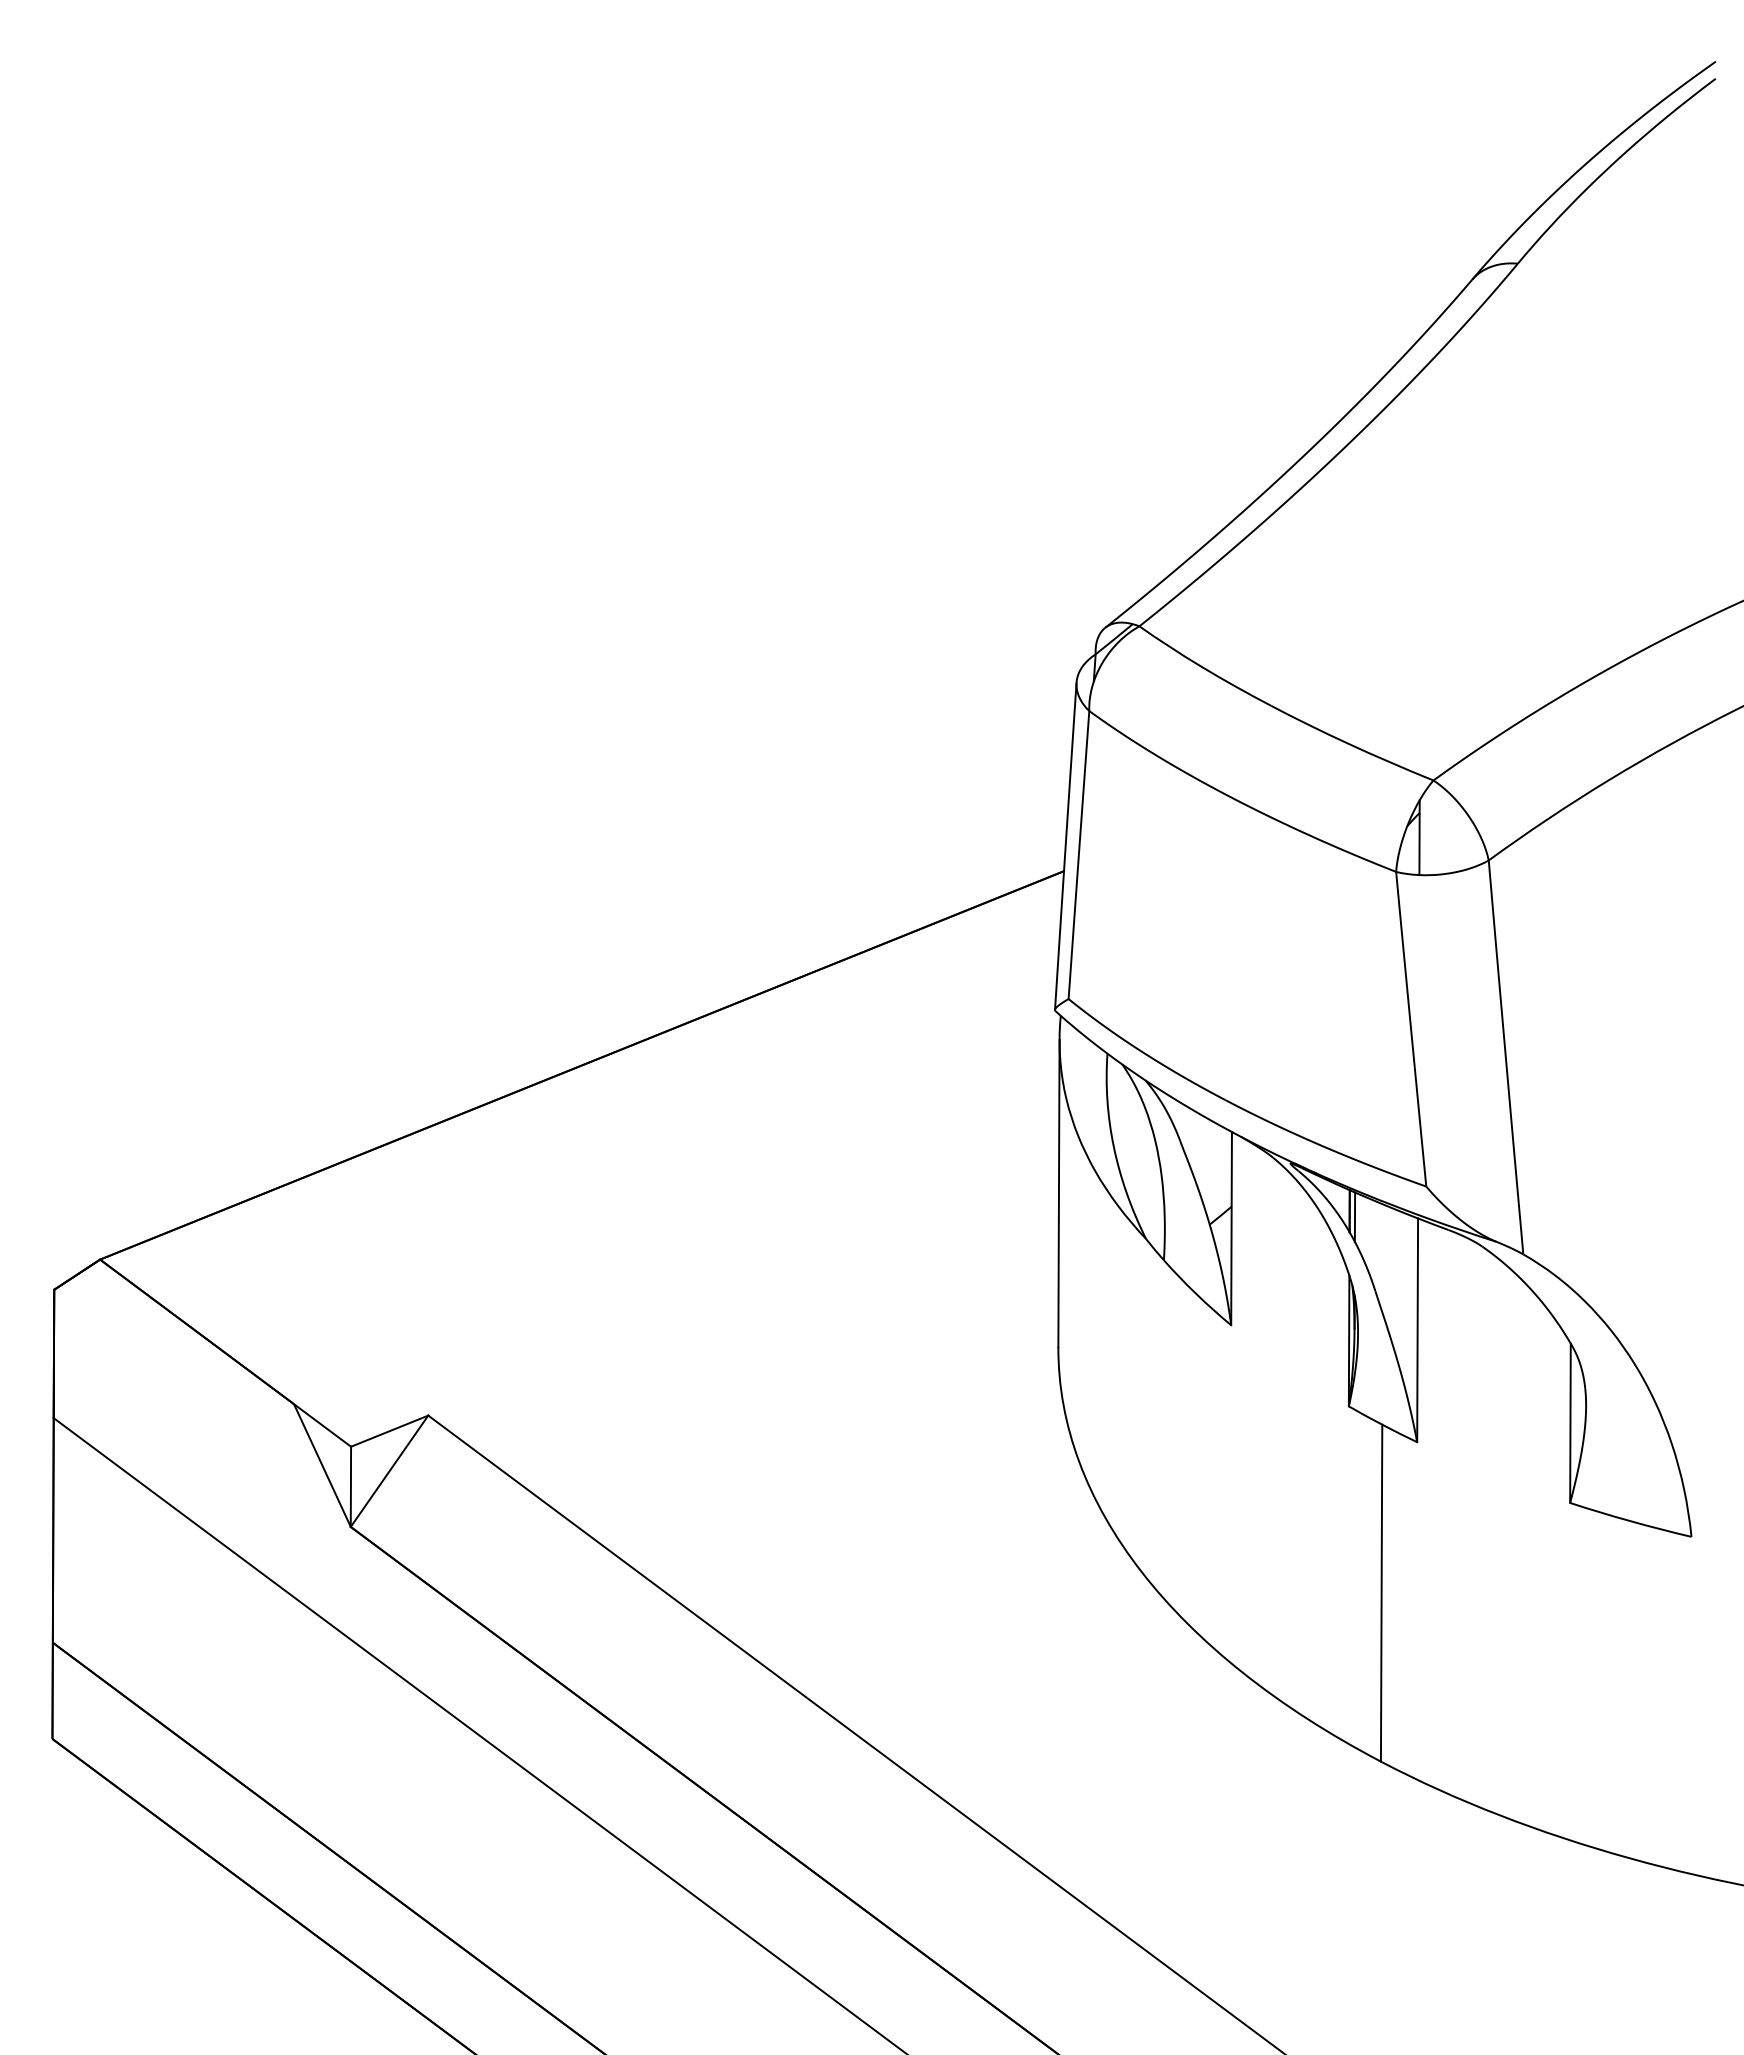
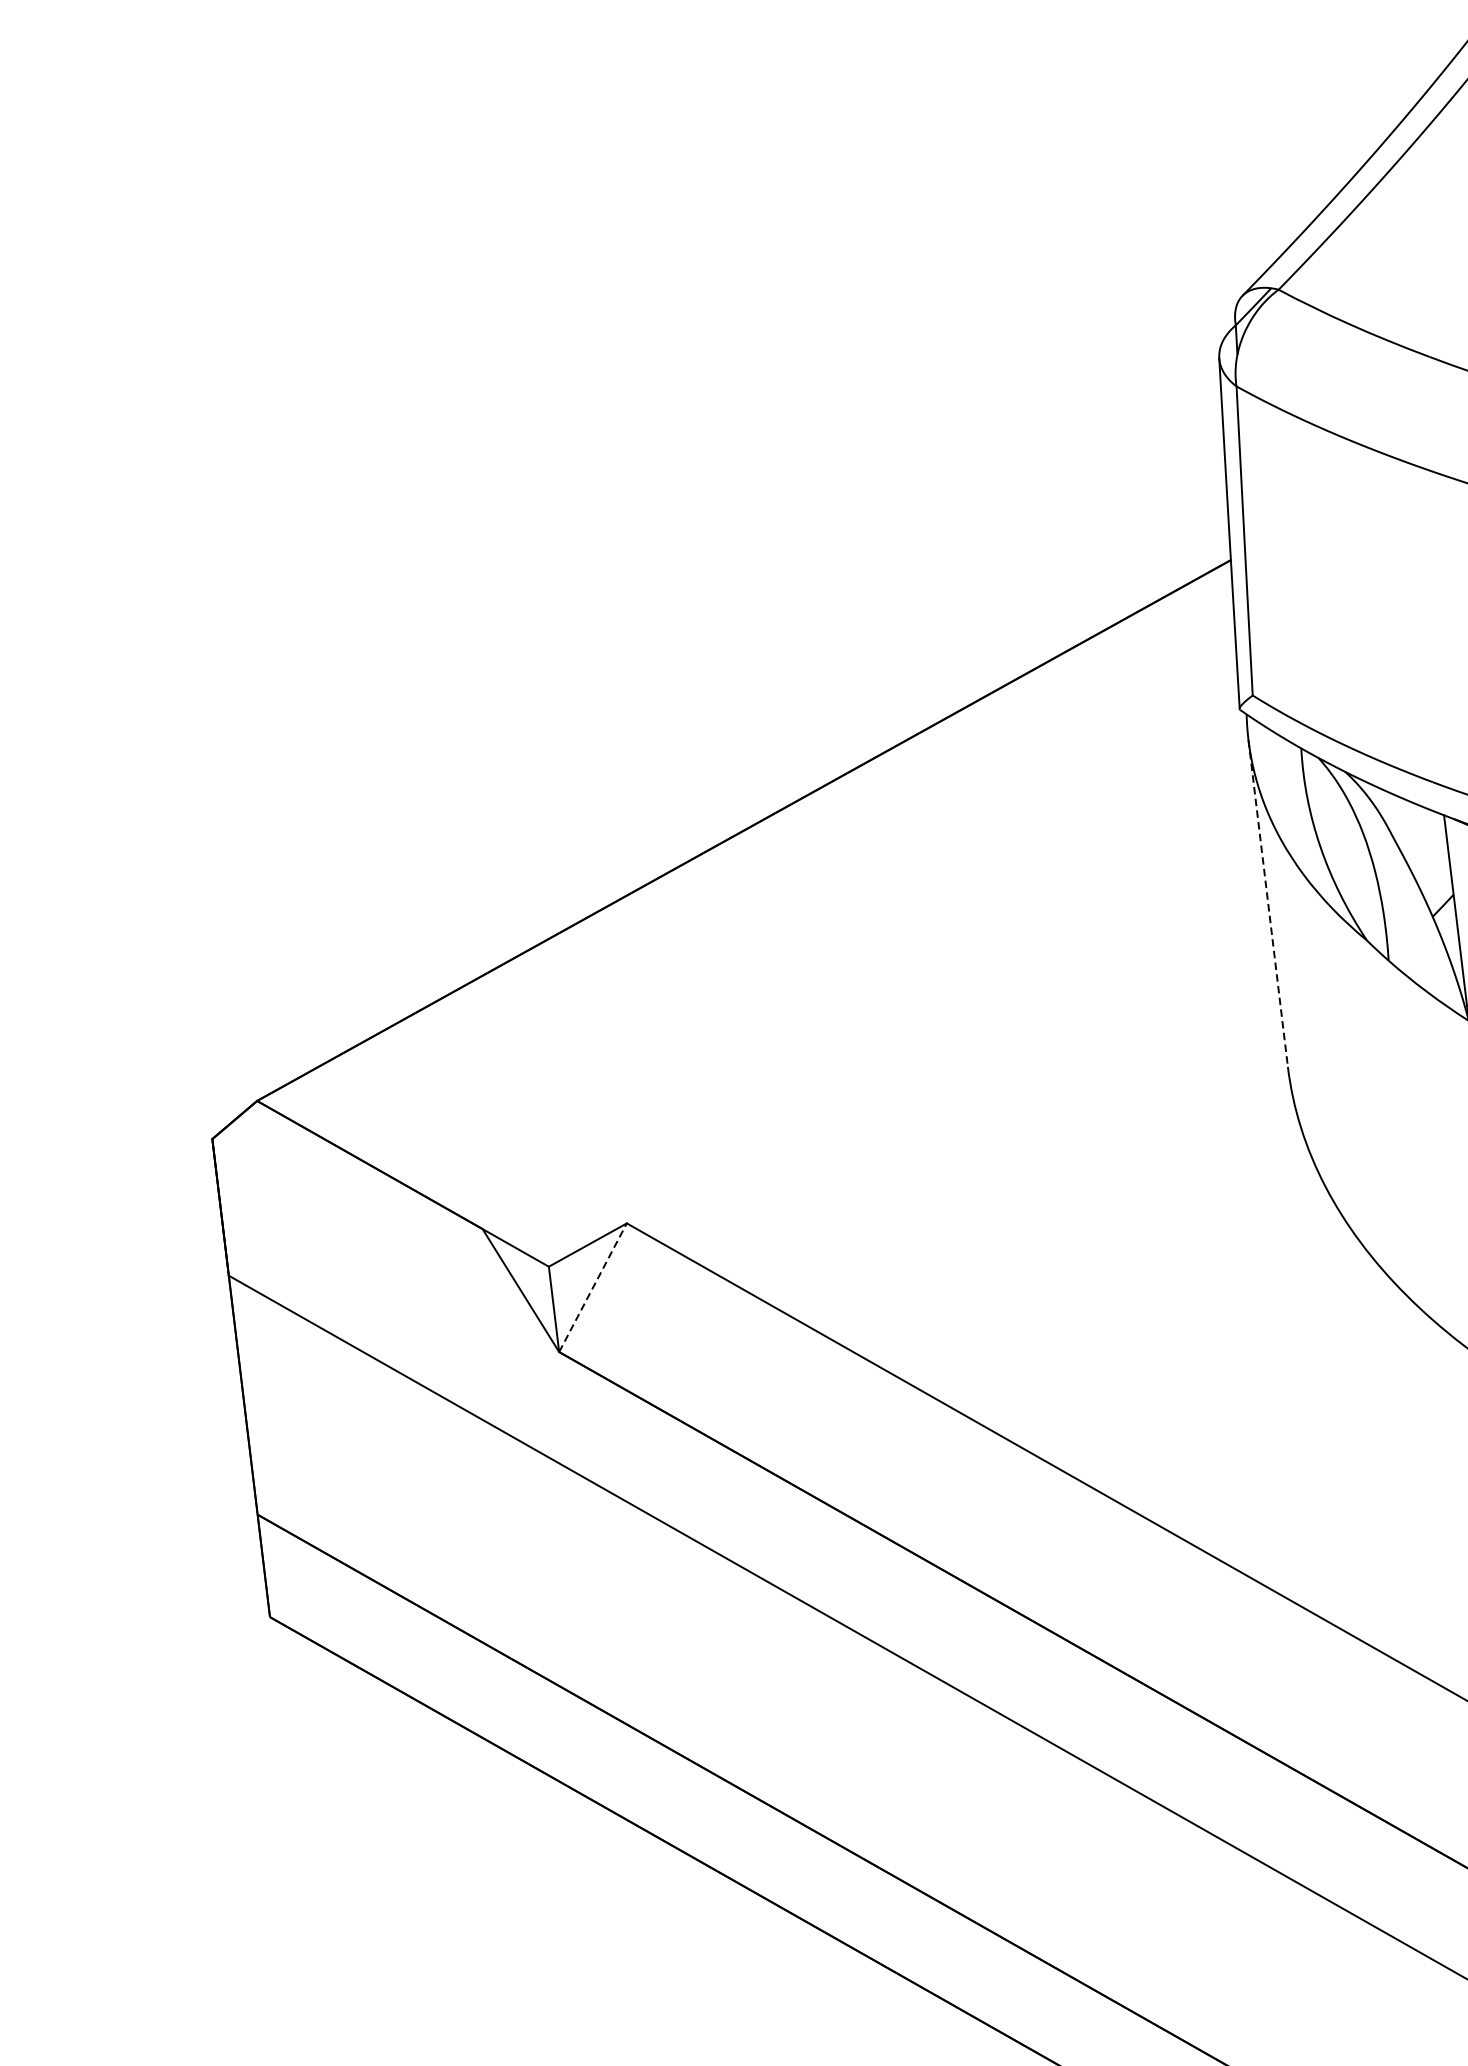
line: (1058, 1193) -> (1267, 903), solid -> dashed
line: (389, 1471) -> (593, 1287), solid -> dashed

